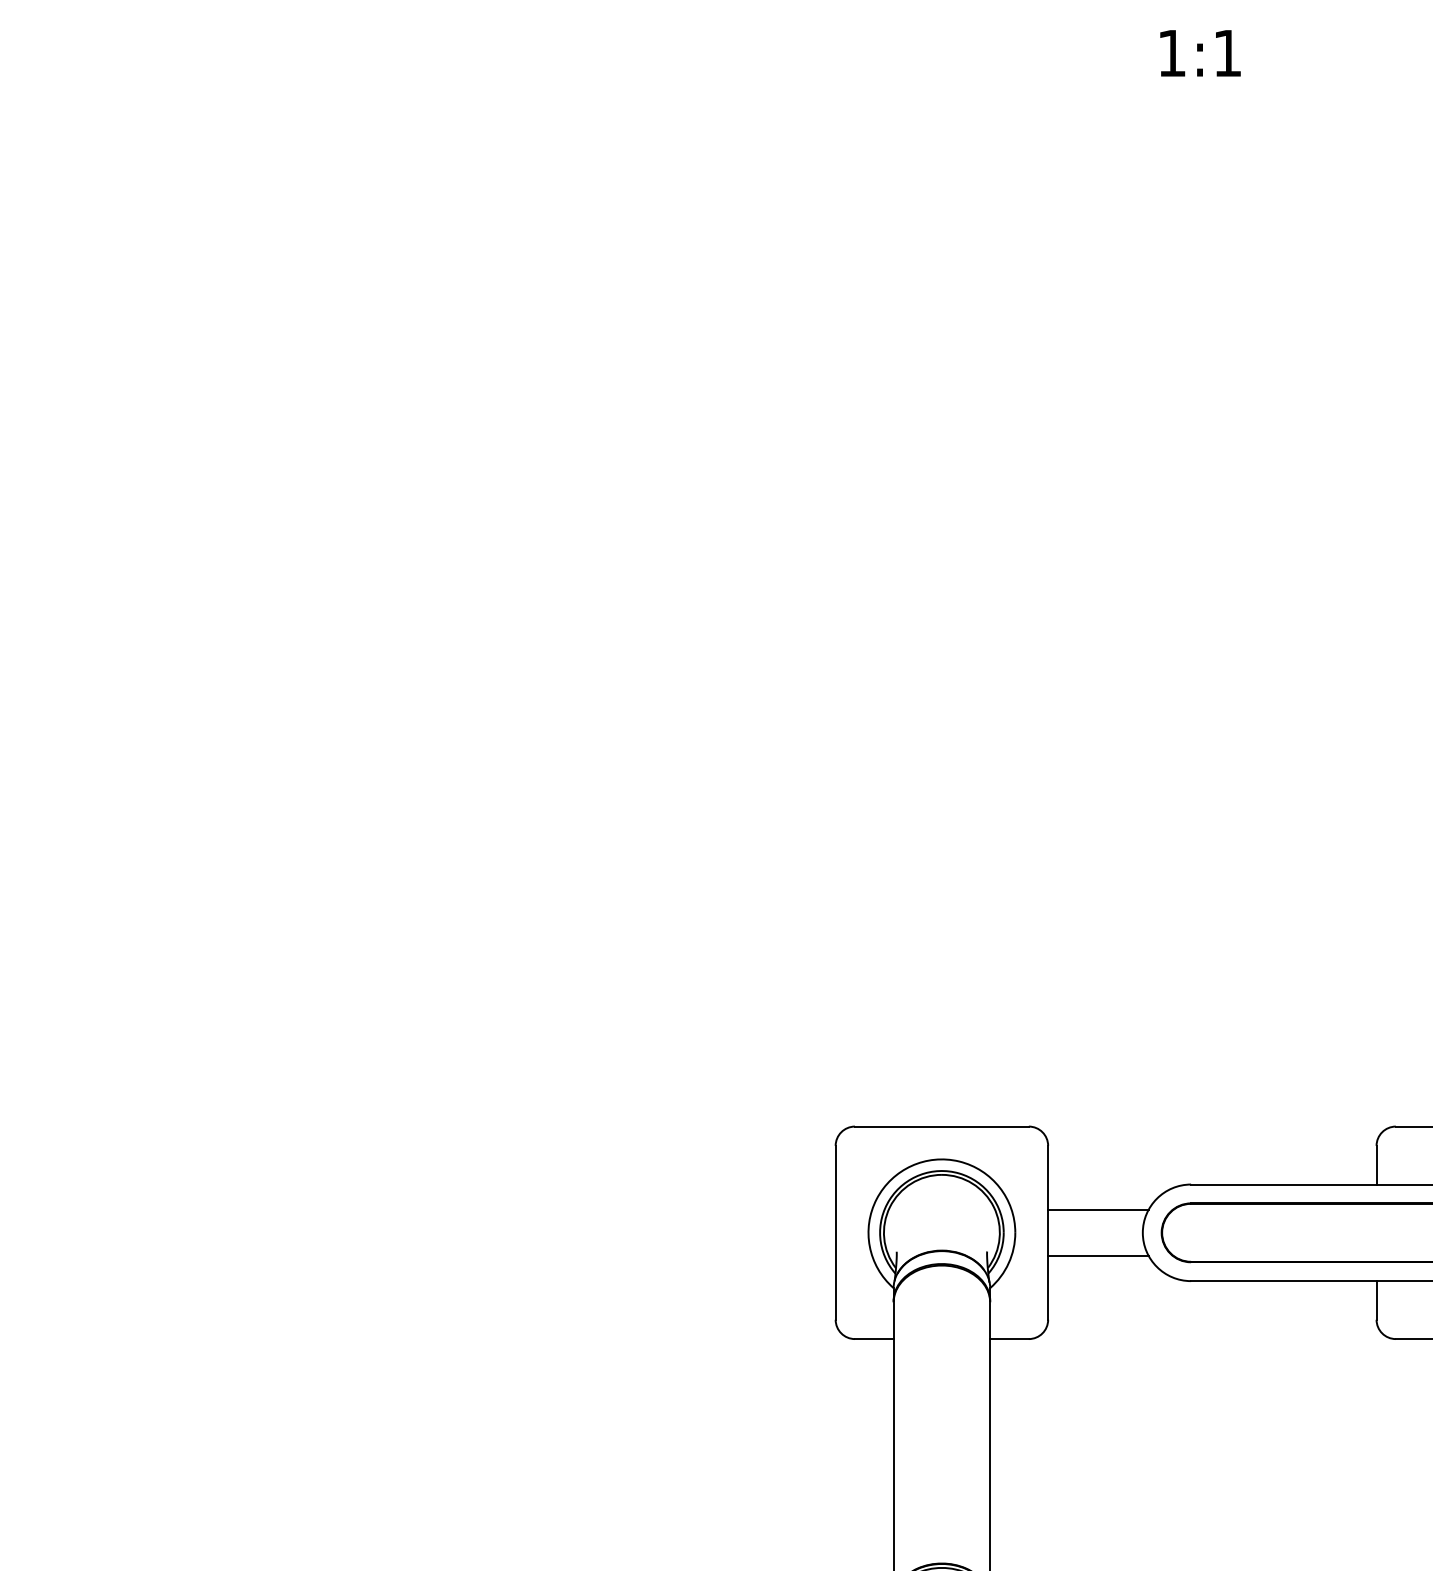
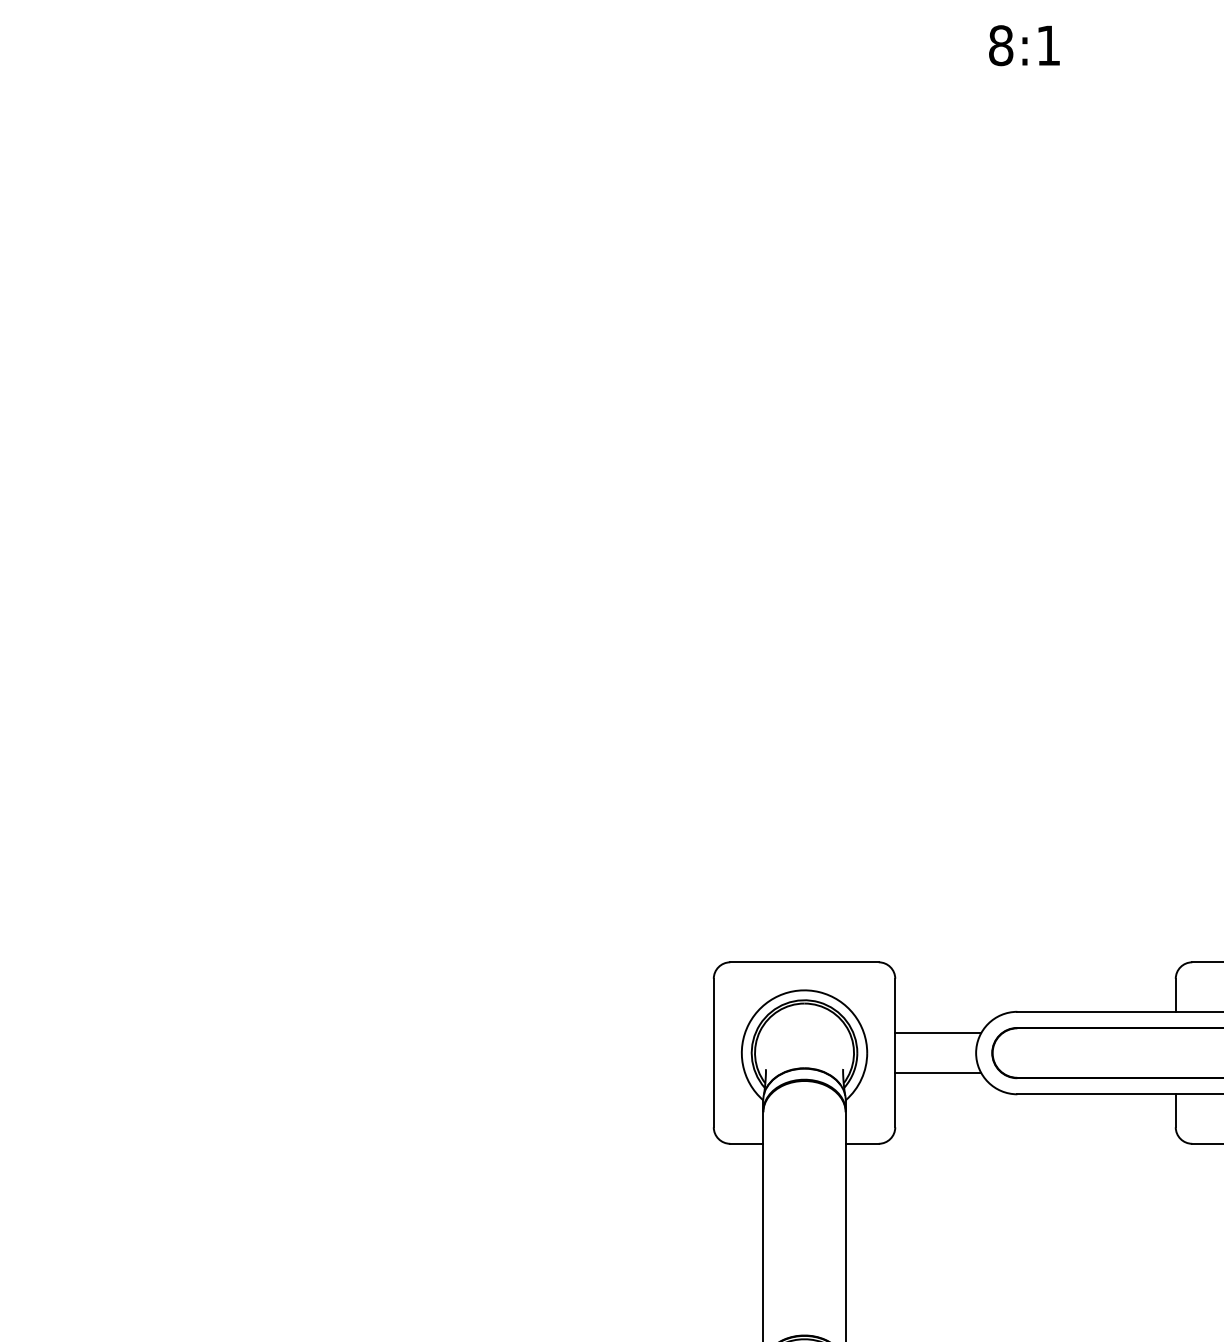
text: (1171, 53) -> (1000, 45), 1:1 -> 8:1

